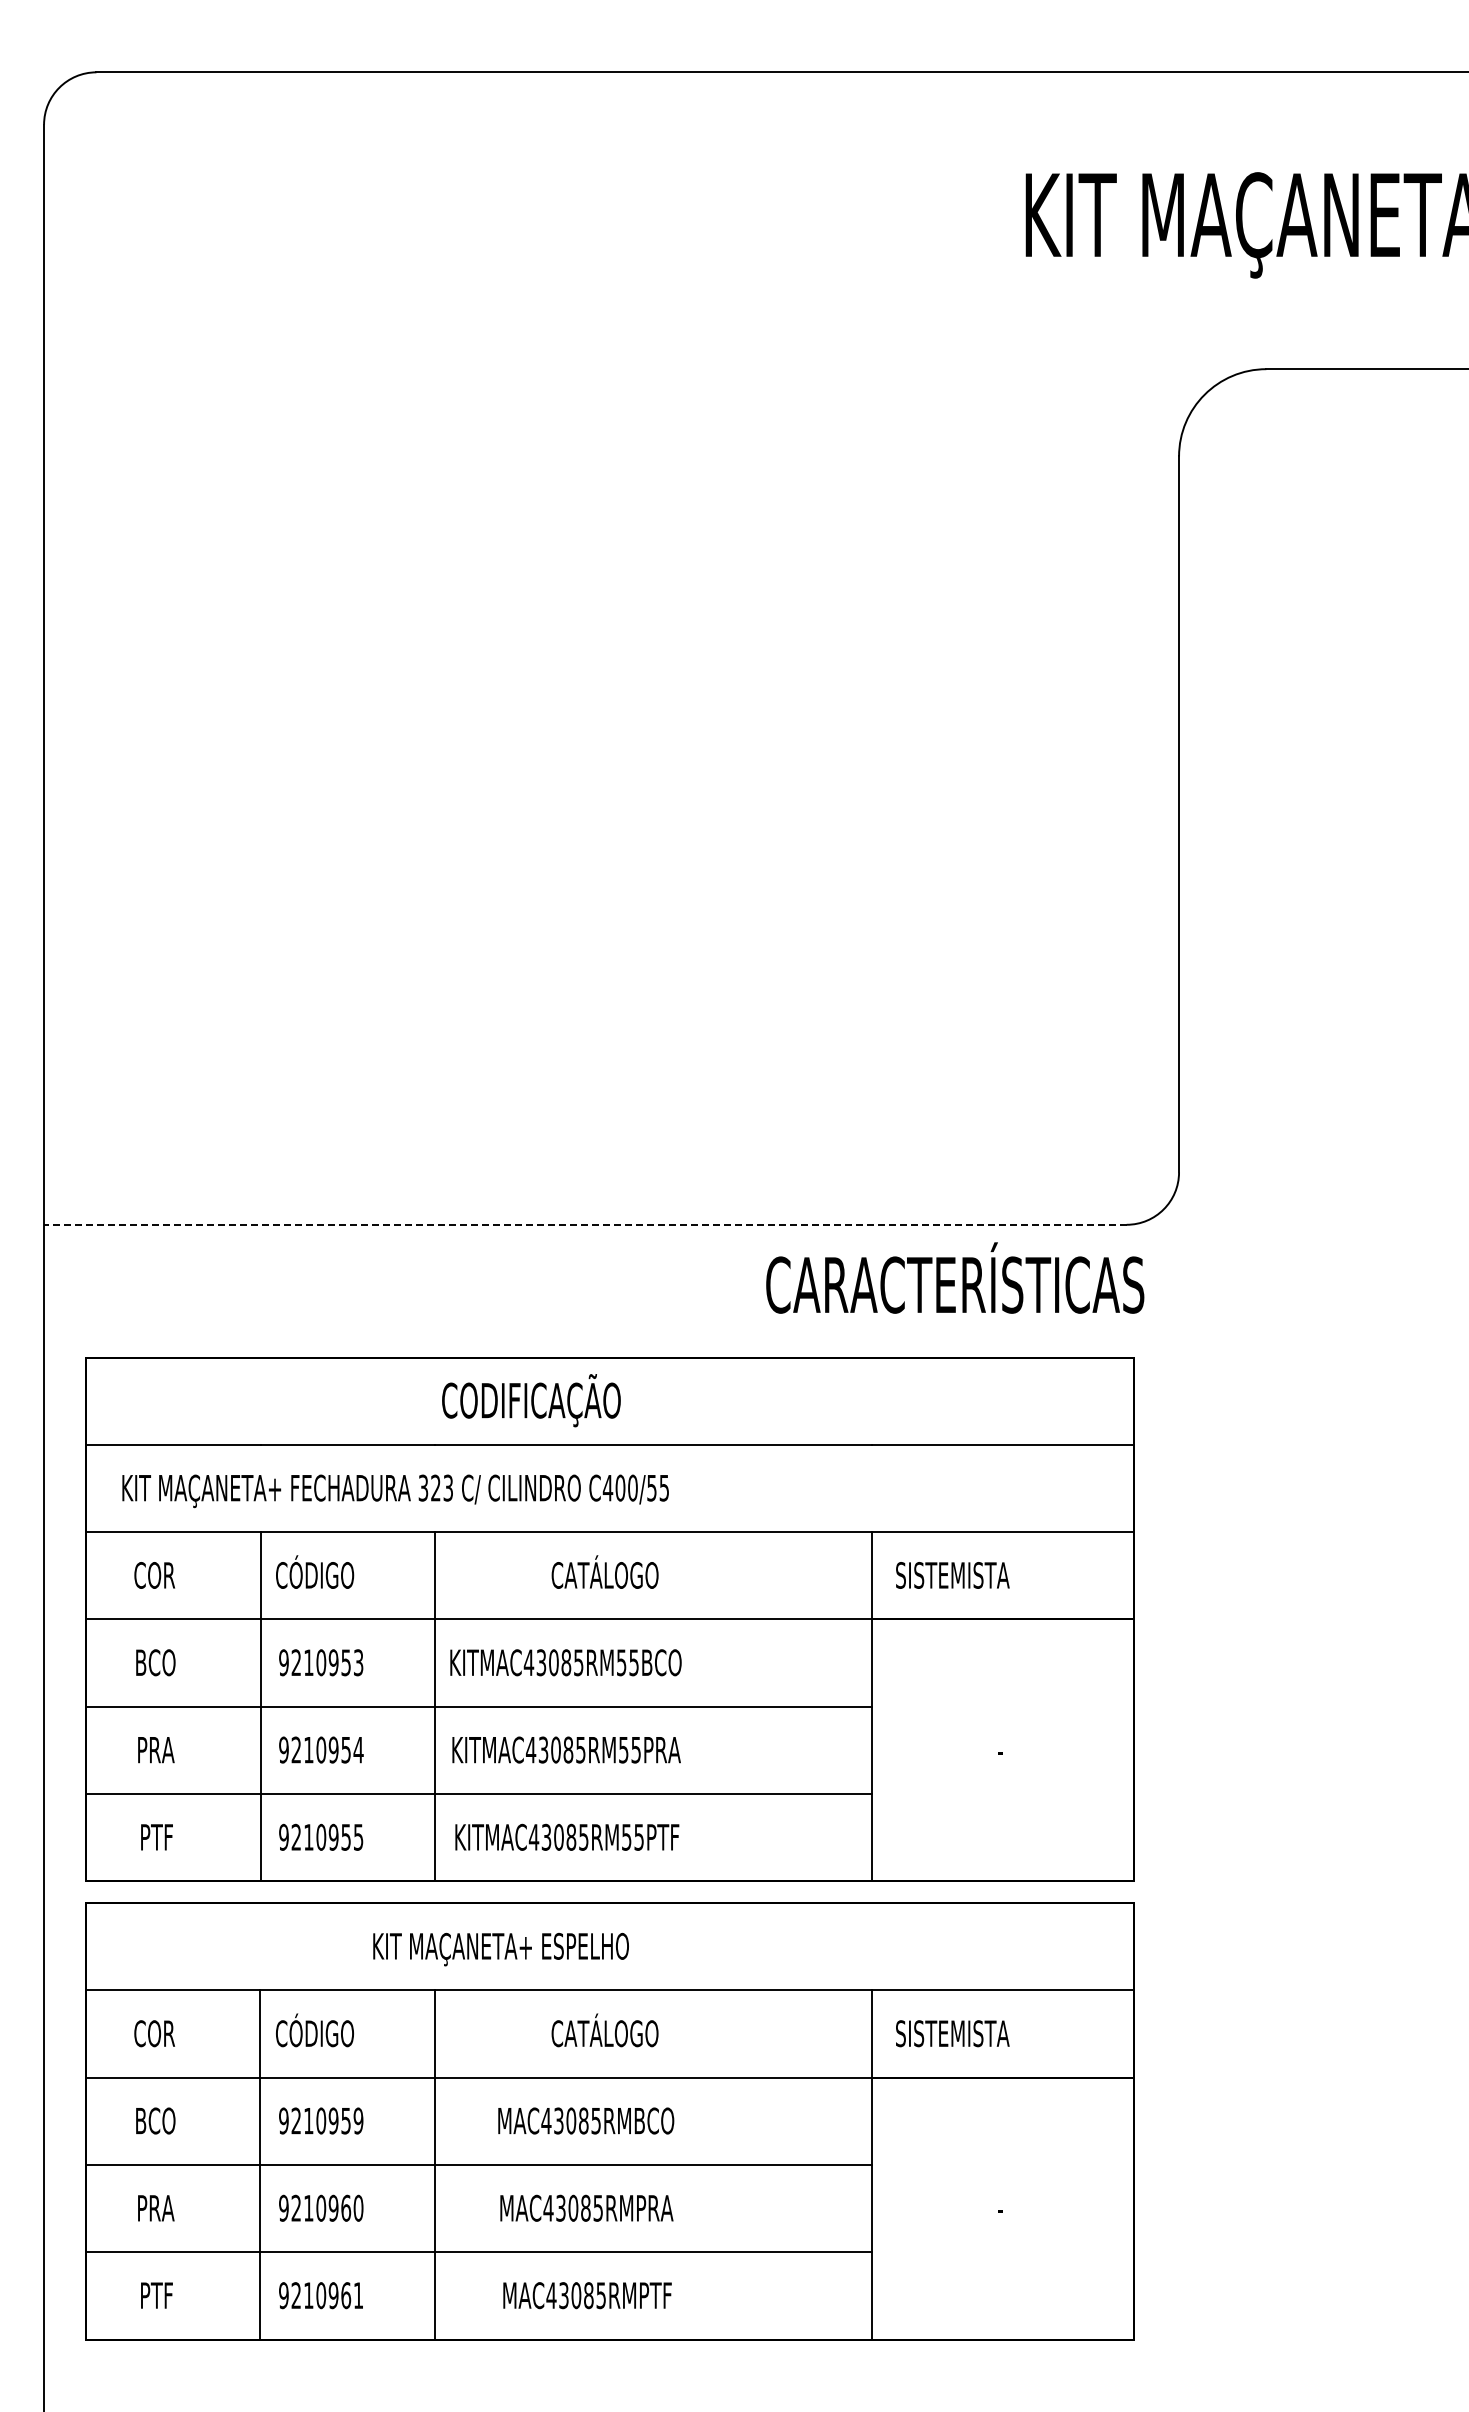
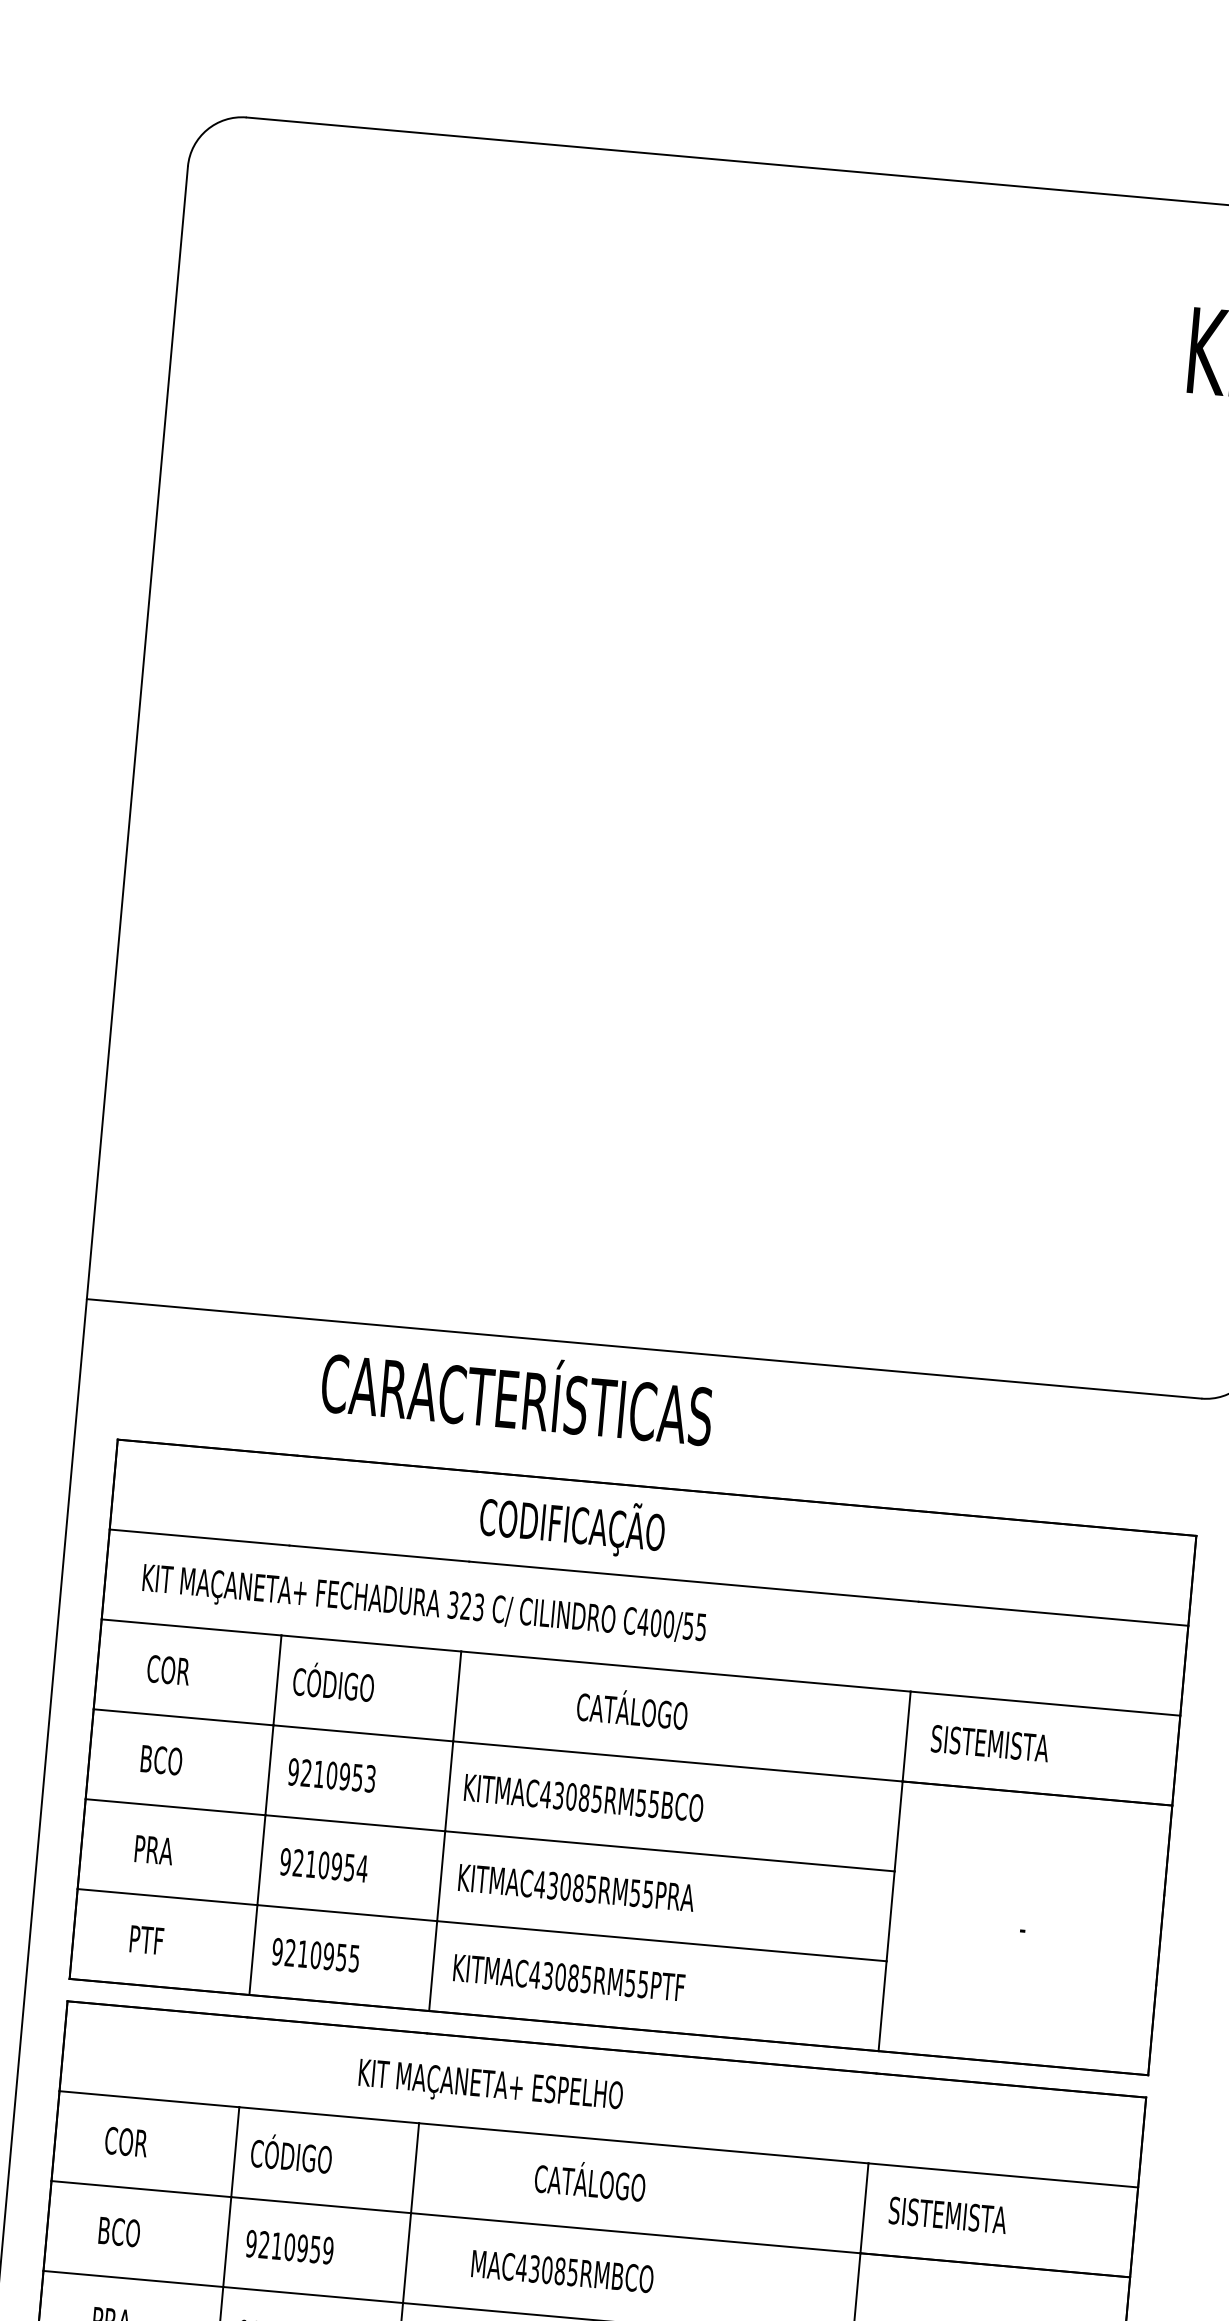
line: (584, 1224) -> (643, 1348), dashed -> solid
text: (955, 1277) -> (517, 1392), moved

